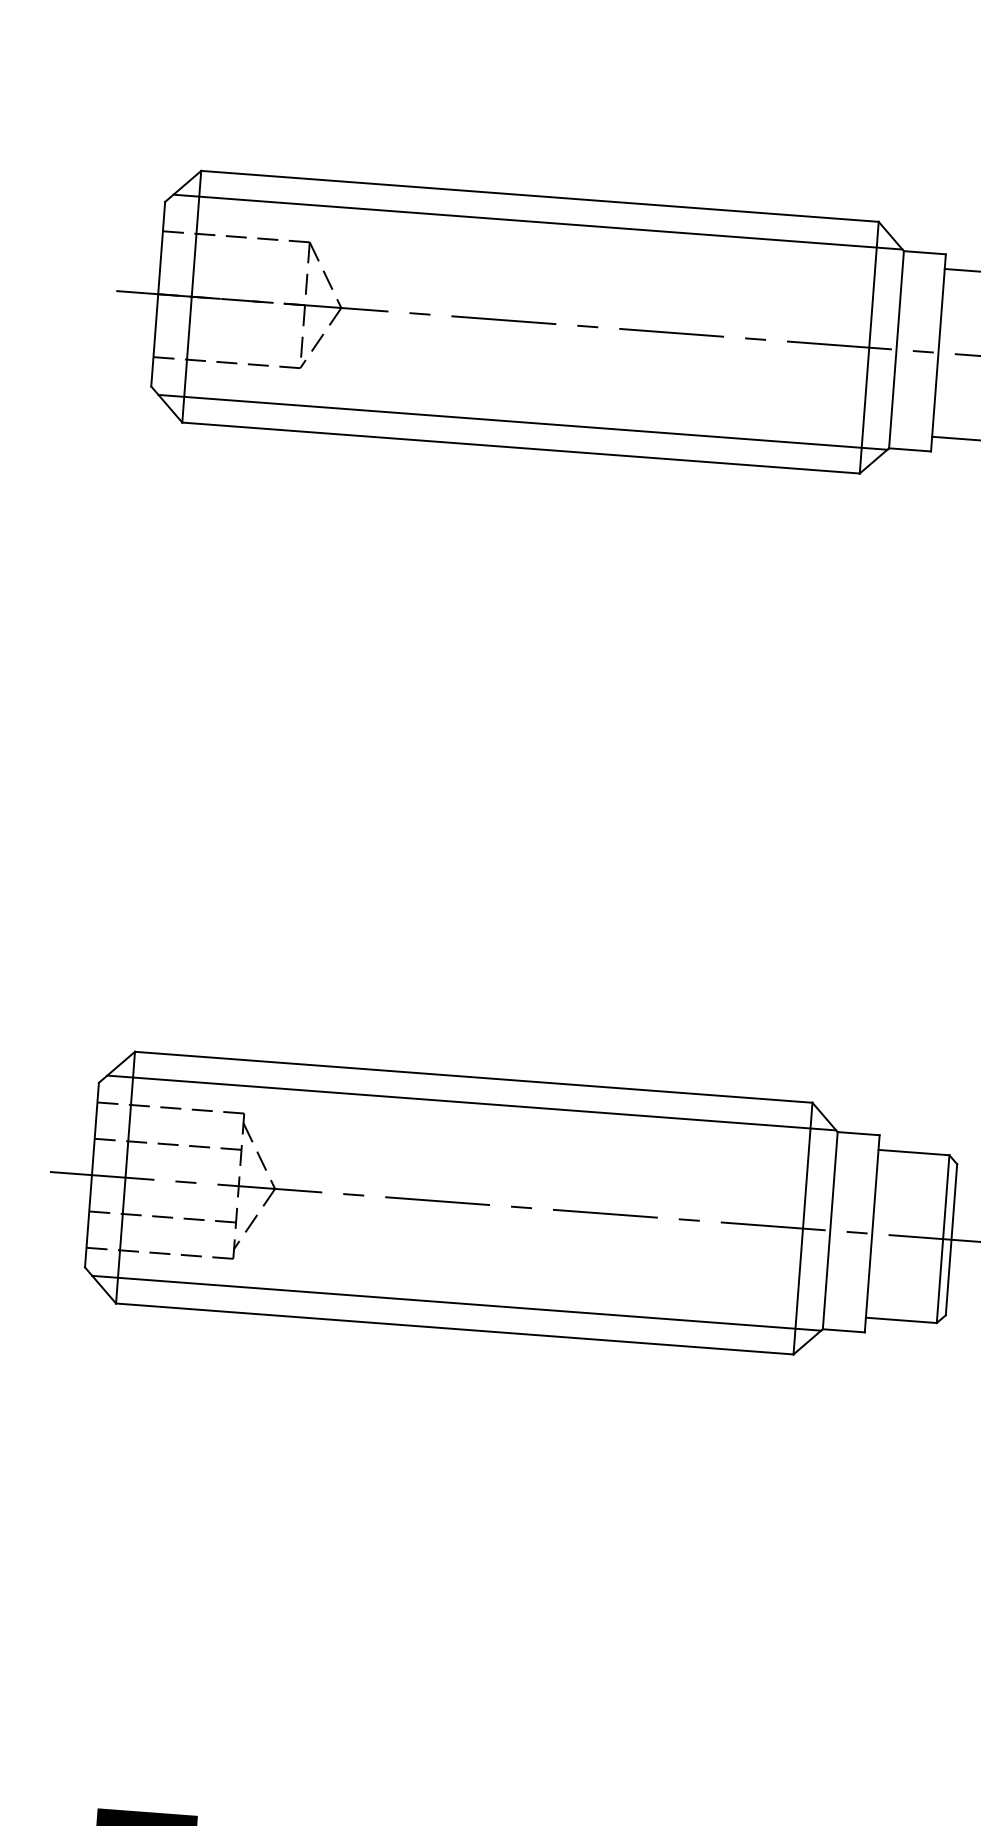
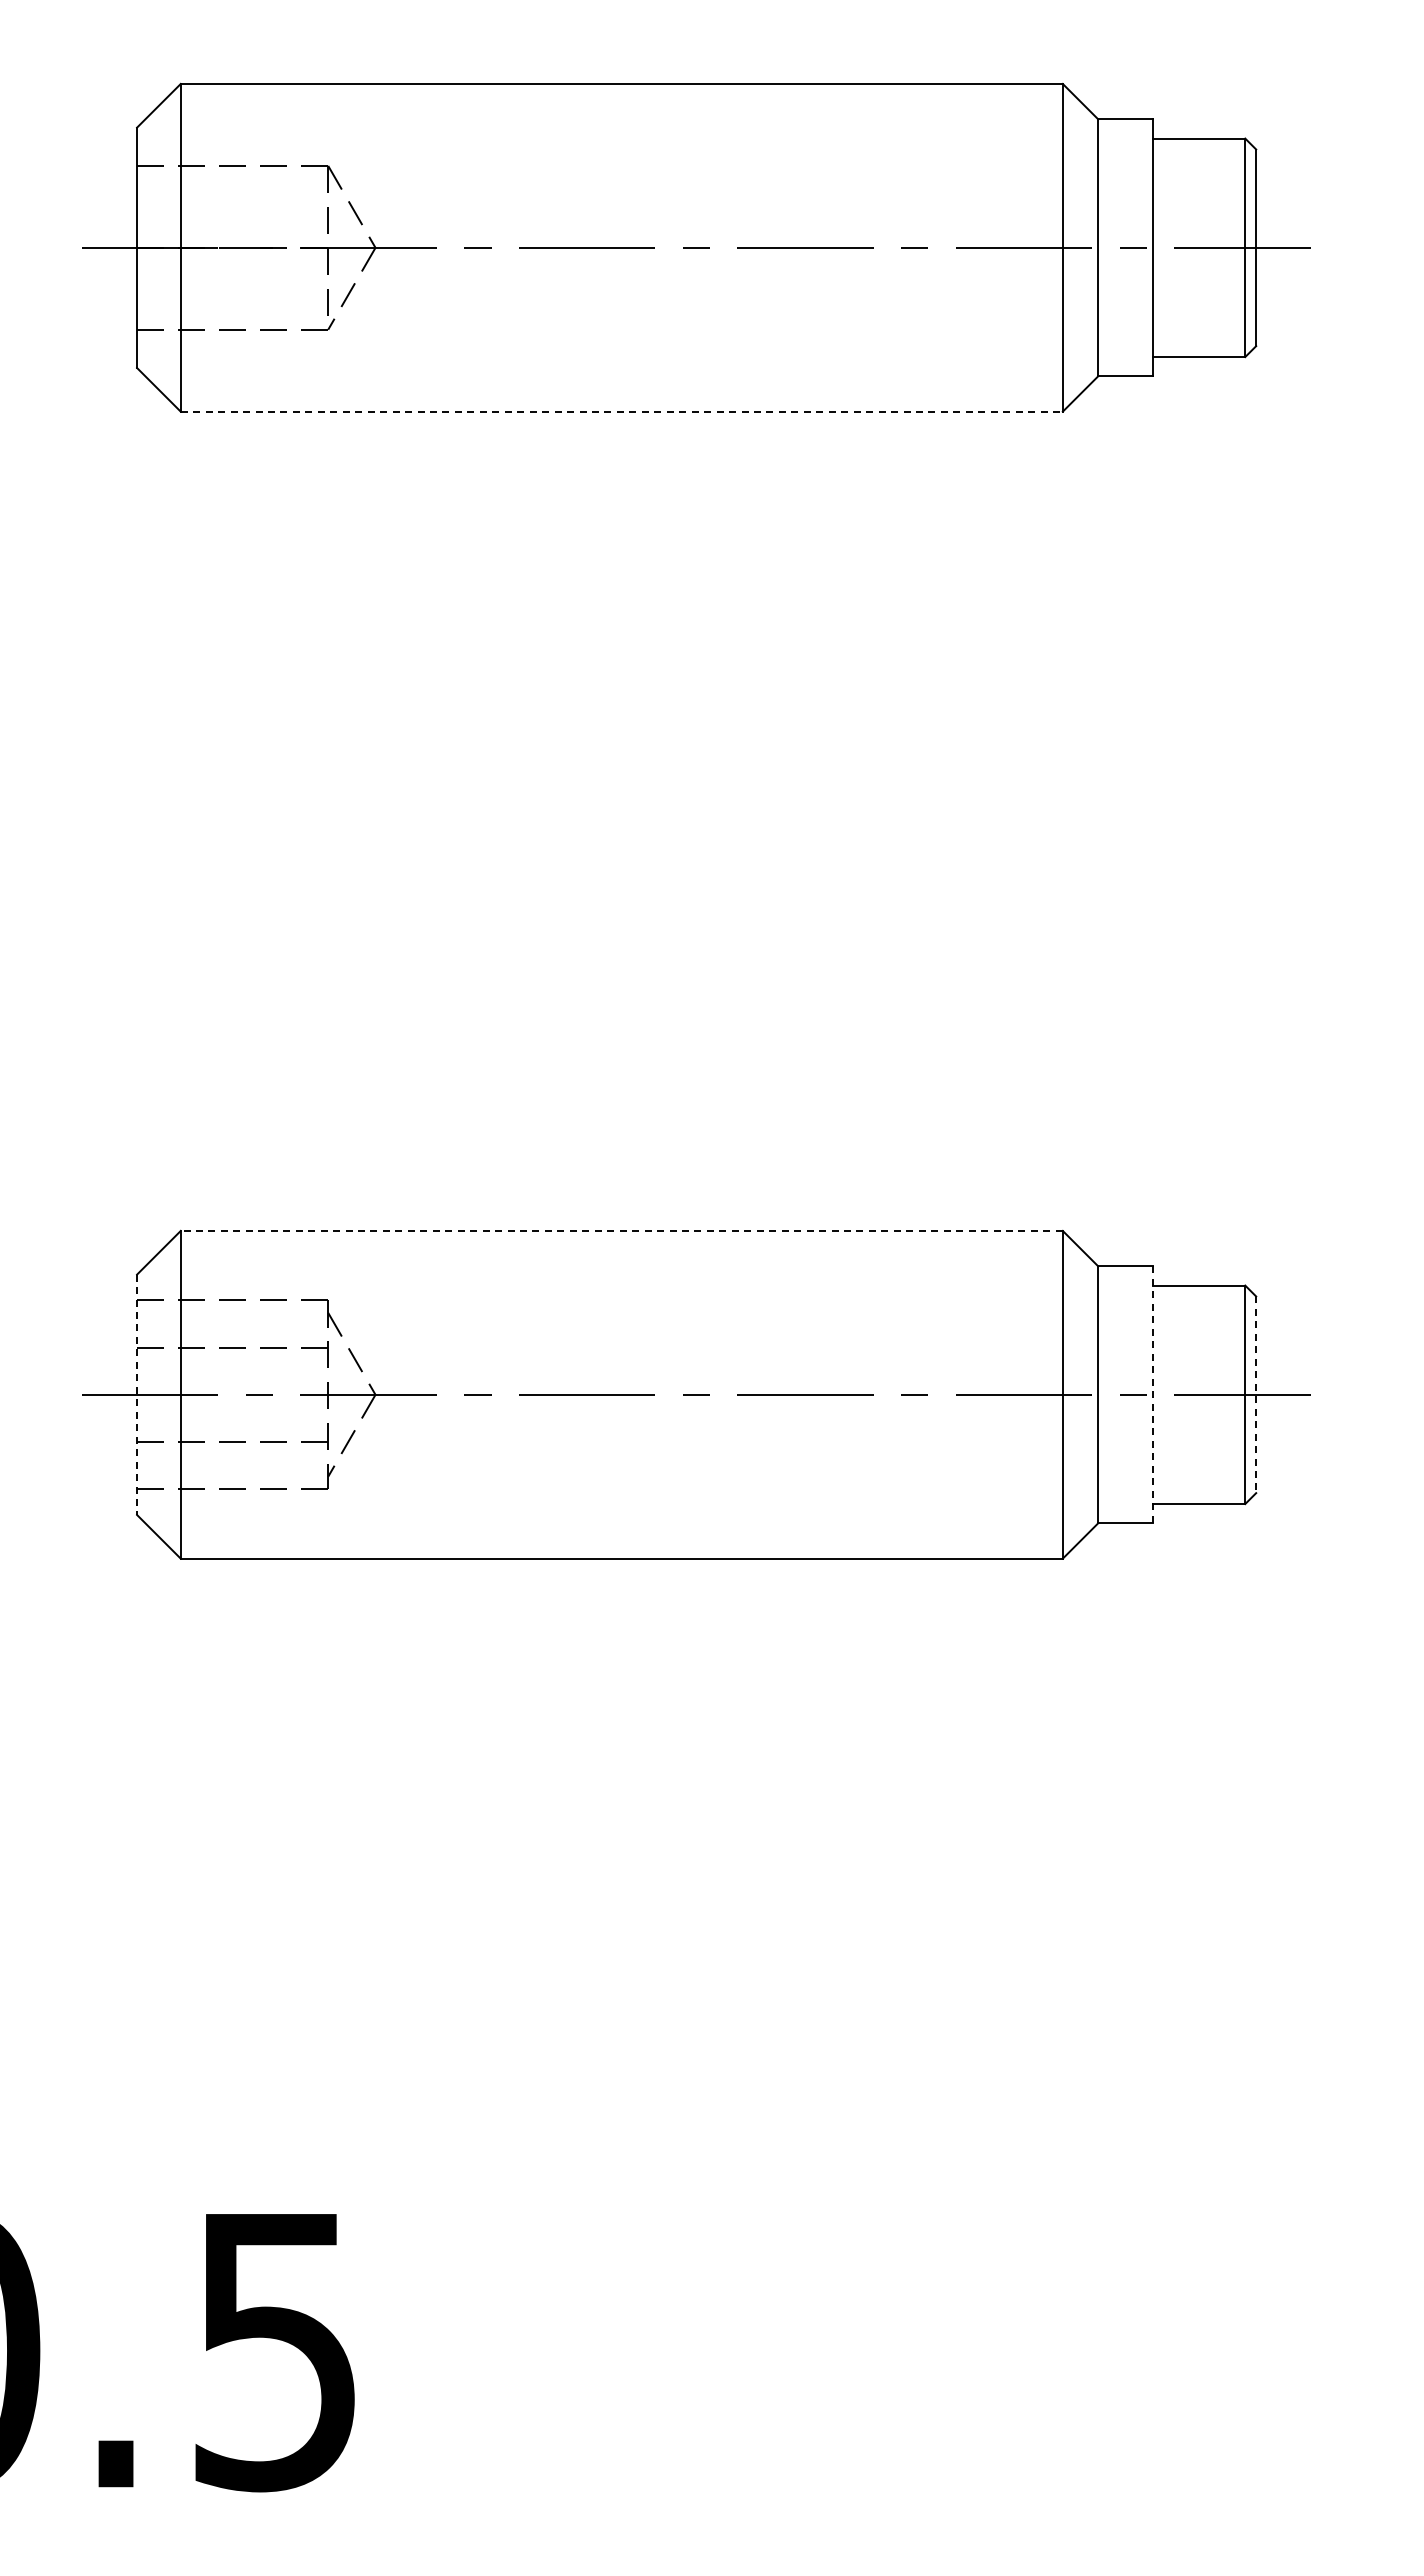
line: (537, 222) -> (621, 117), removed
line: (522, 422) -> (621, 378), removed
line: (521, 447) -> (622, 411), solid -> dashed
line: (473, 1076) -> (621, 1230), solid -> dashed
line: (471, 1103) -> (621, 1264), removed
line: (92, 1175) -> (137, 1395), solid -> dashed
line: (871, 1234) -> (1152, 1395), solid -> dashed
line: (951, 1240) -> (1256, 1395), solid -> dashed
line: (456, 1303) -> (621, 1525), removed

